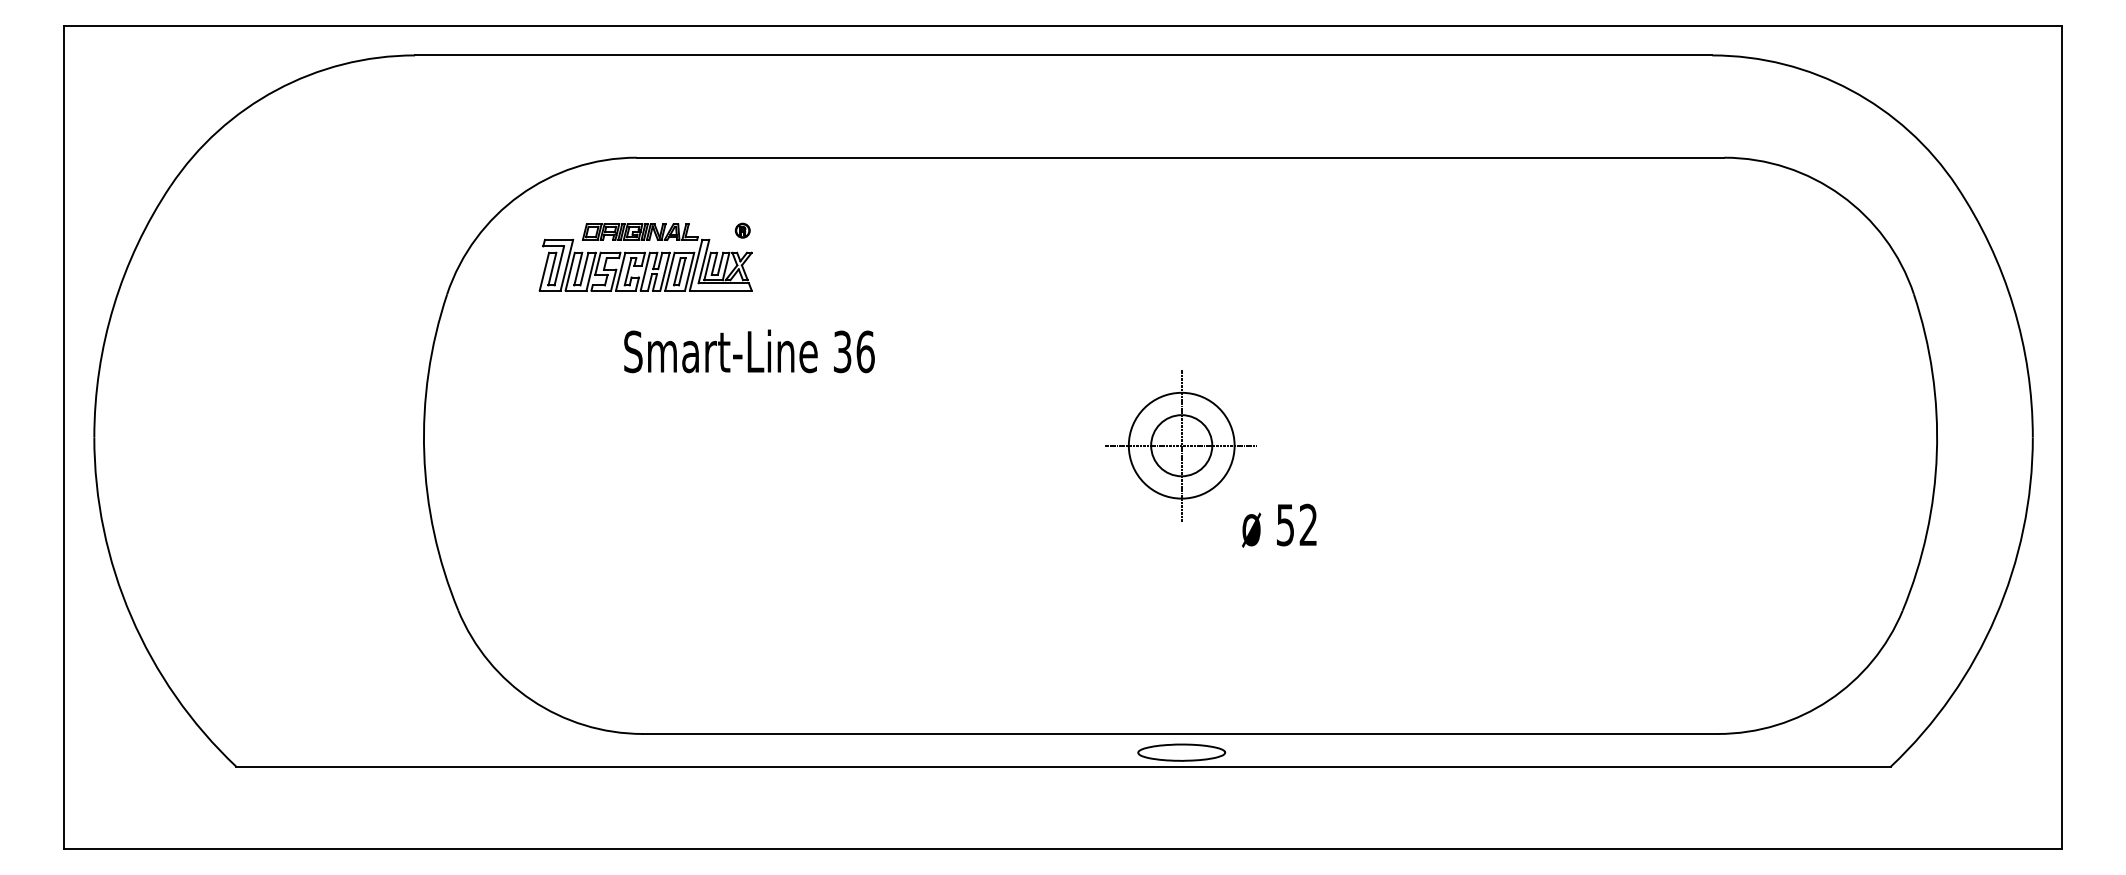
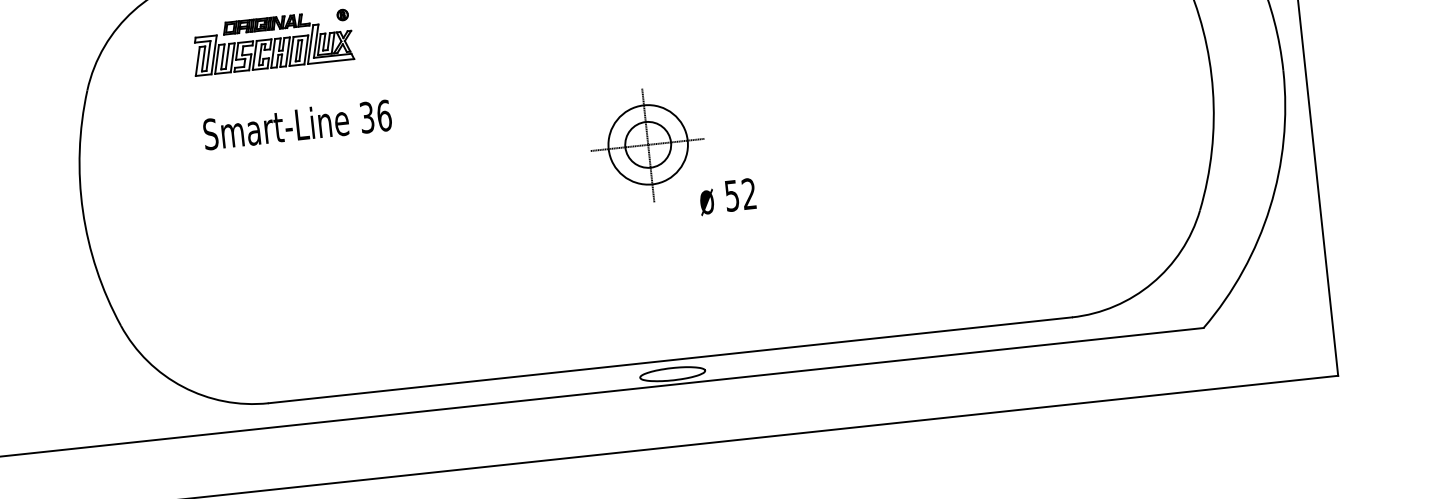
part: (645, 256) -> (272, 42), moved
text: (749, 351) -> (297, 124), moved

